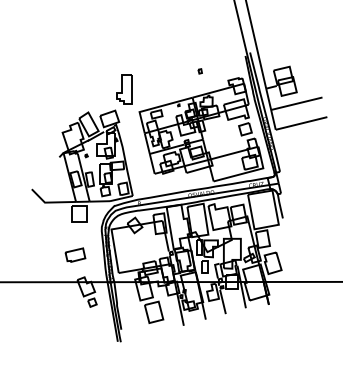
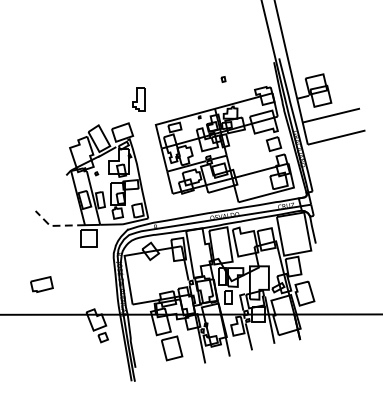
part: (124, 89) -> (139, 99), size x0.7
line: (50, 202) -> (56, 225), solid -> dashed
part: (75, 254) -> (41, 283), moved

